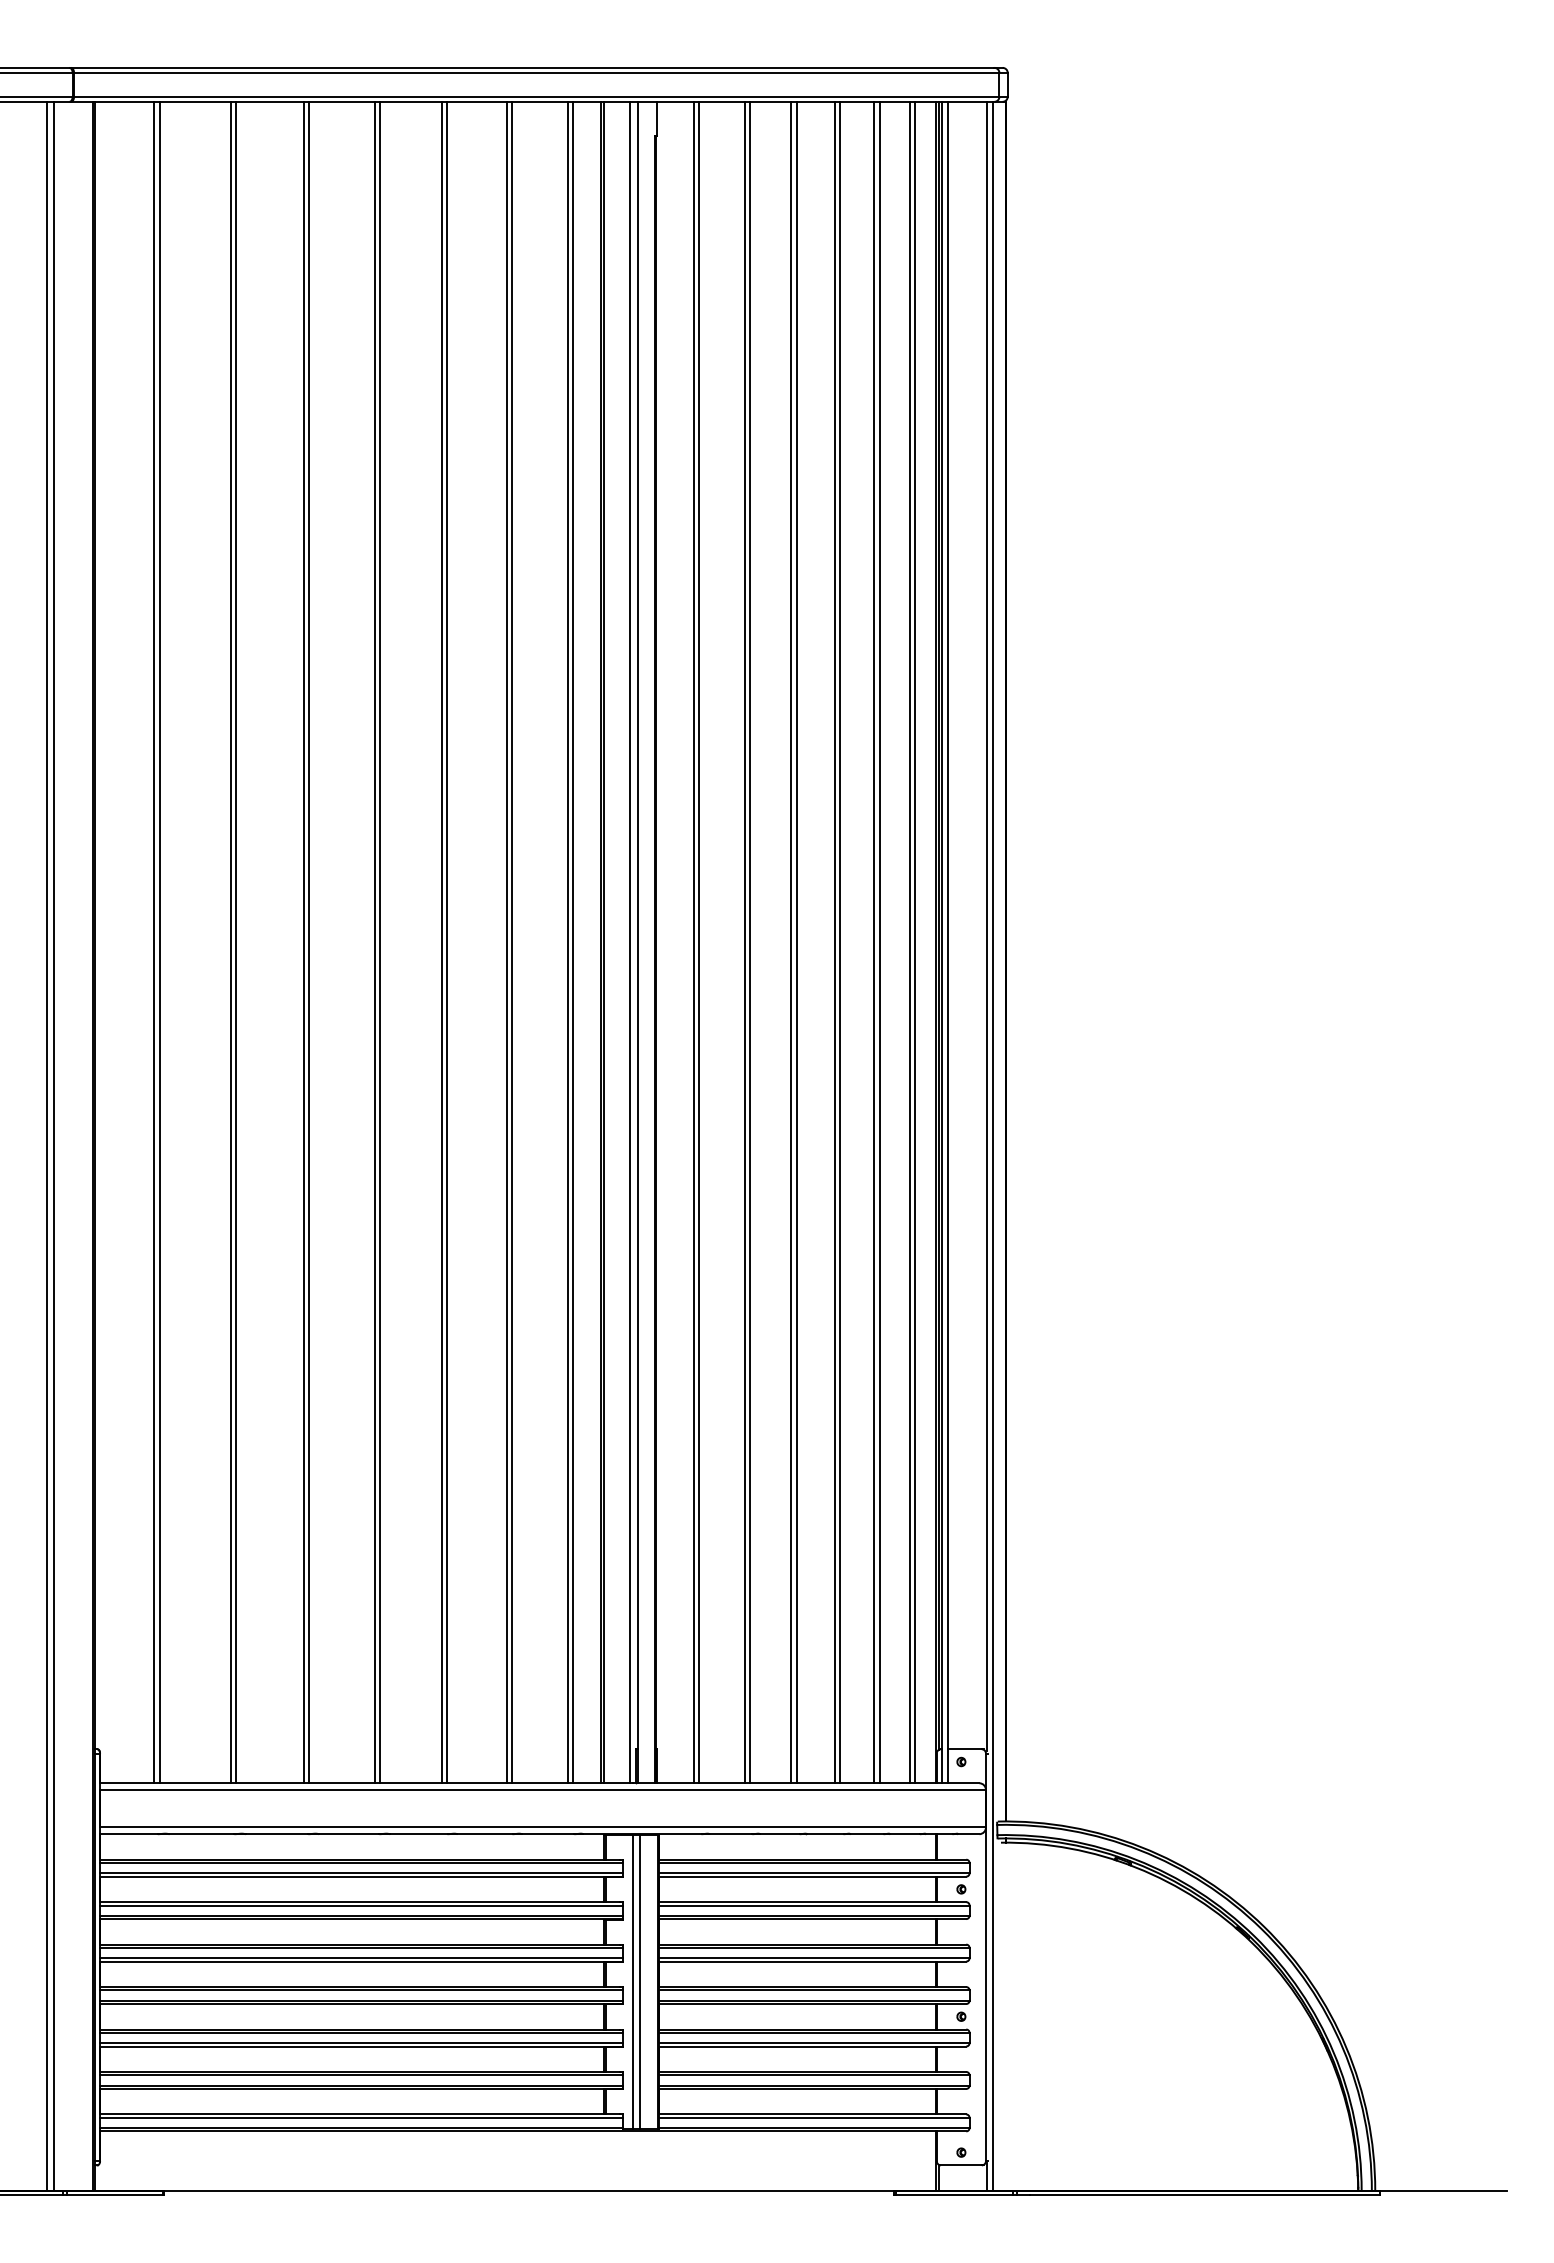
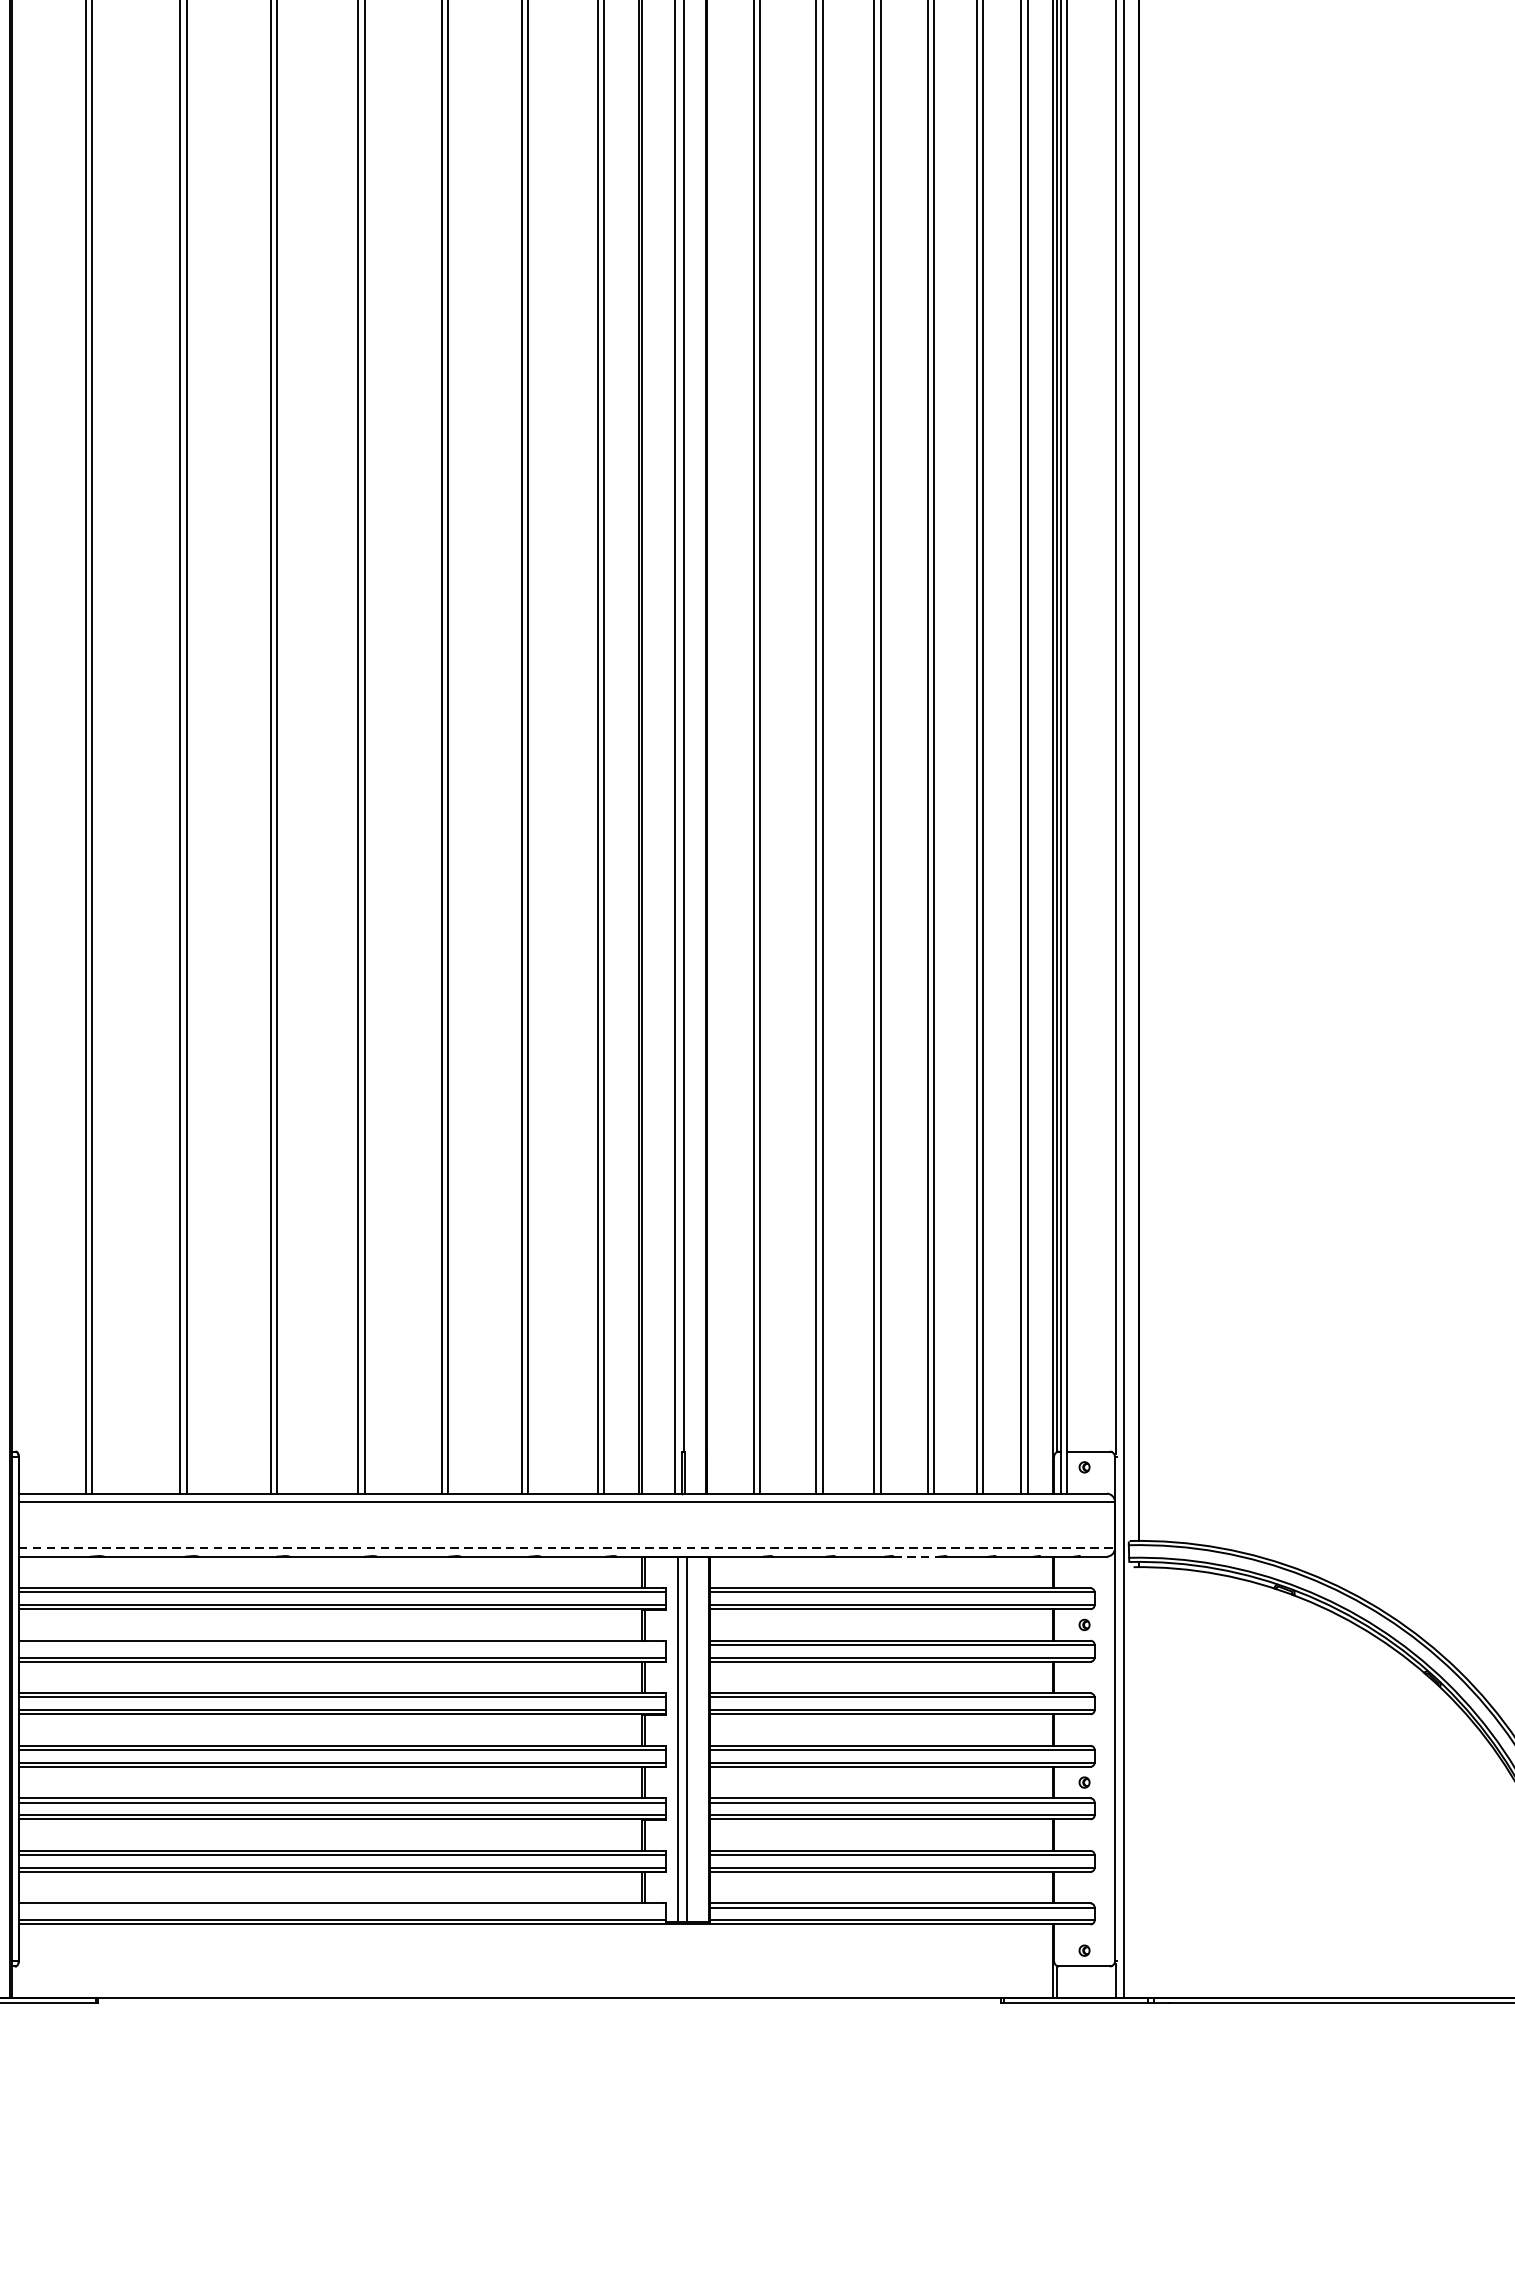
line: (543, 1827) -> (567, 1548), solid -> dashed
line: (825, 1834) -> (916, 1557), solid -> dashed
line: (361, 1905) -> (342, 1644), removed
line: (361, 2117) -> (342, 1907), removed

